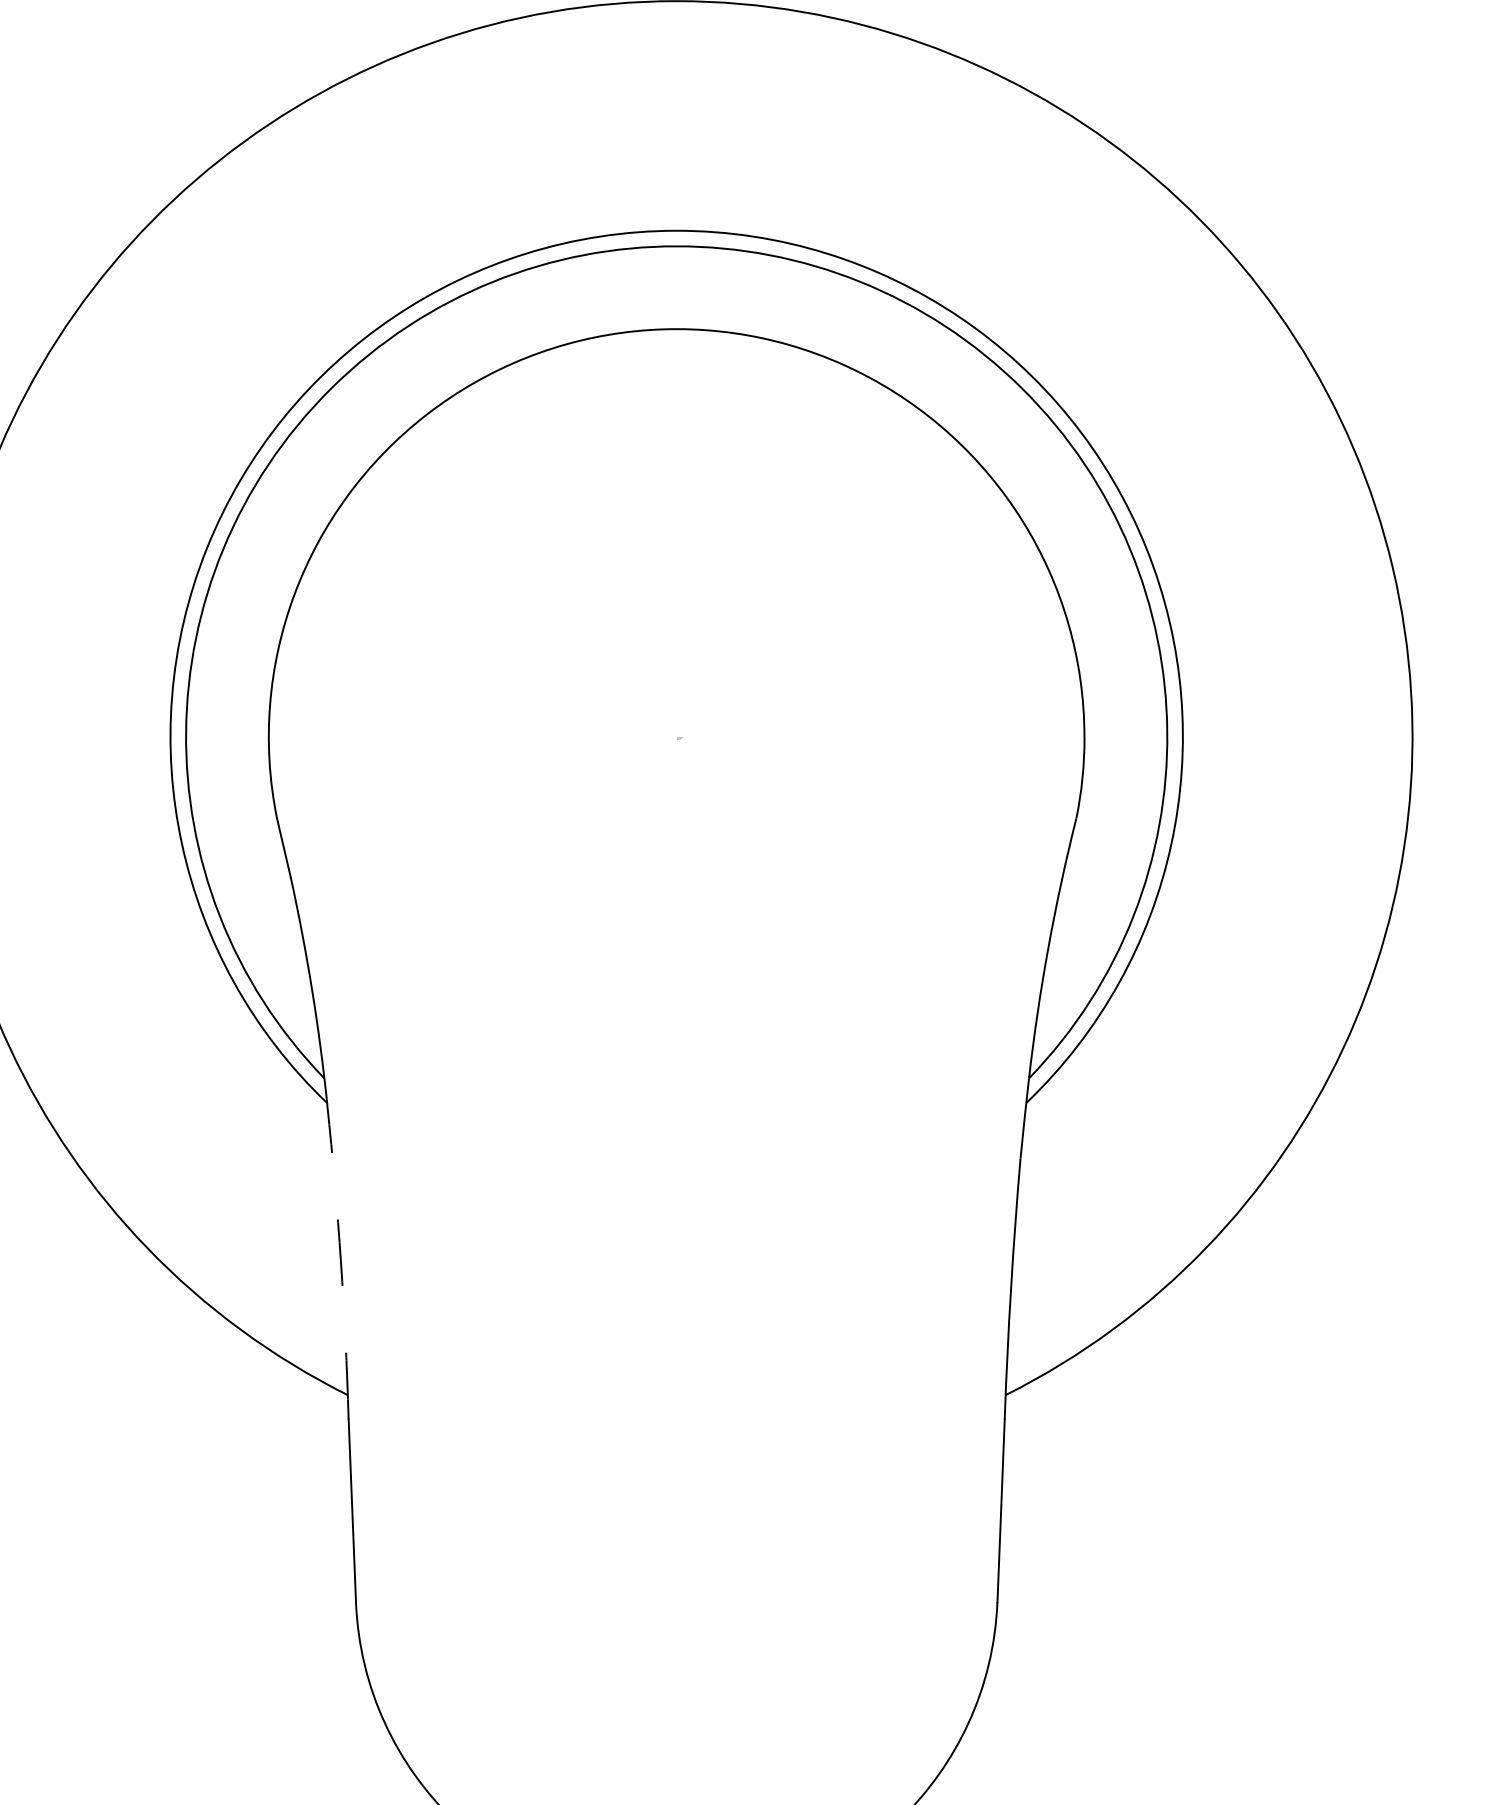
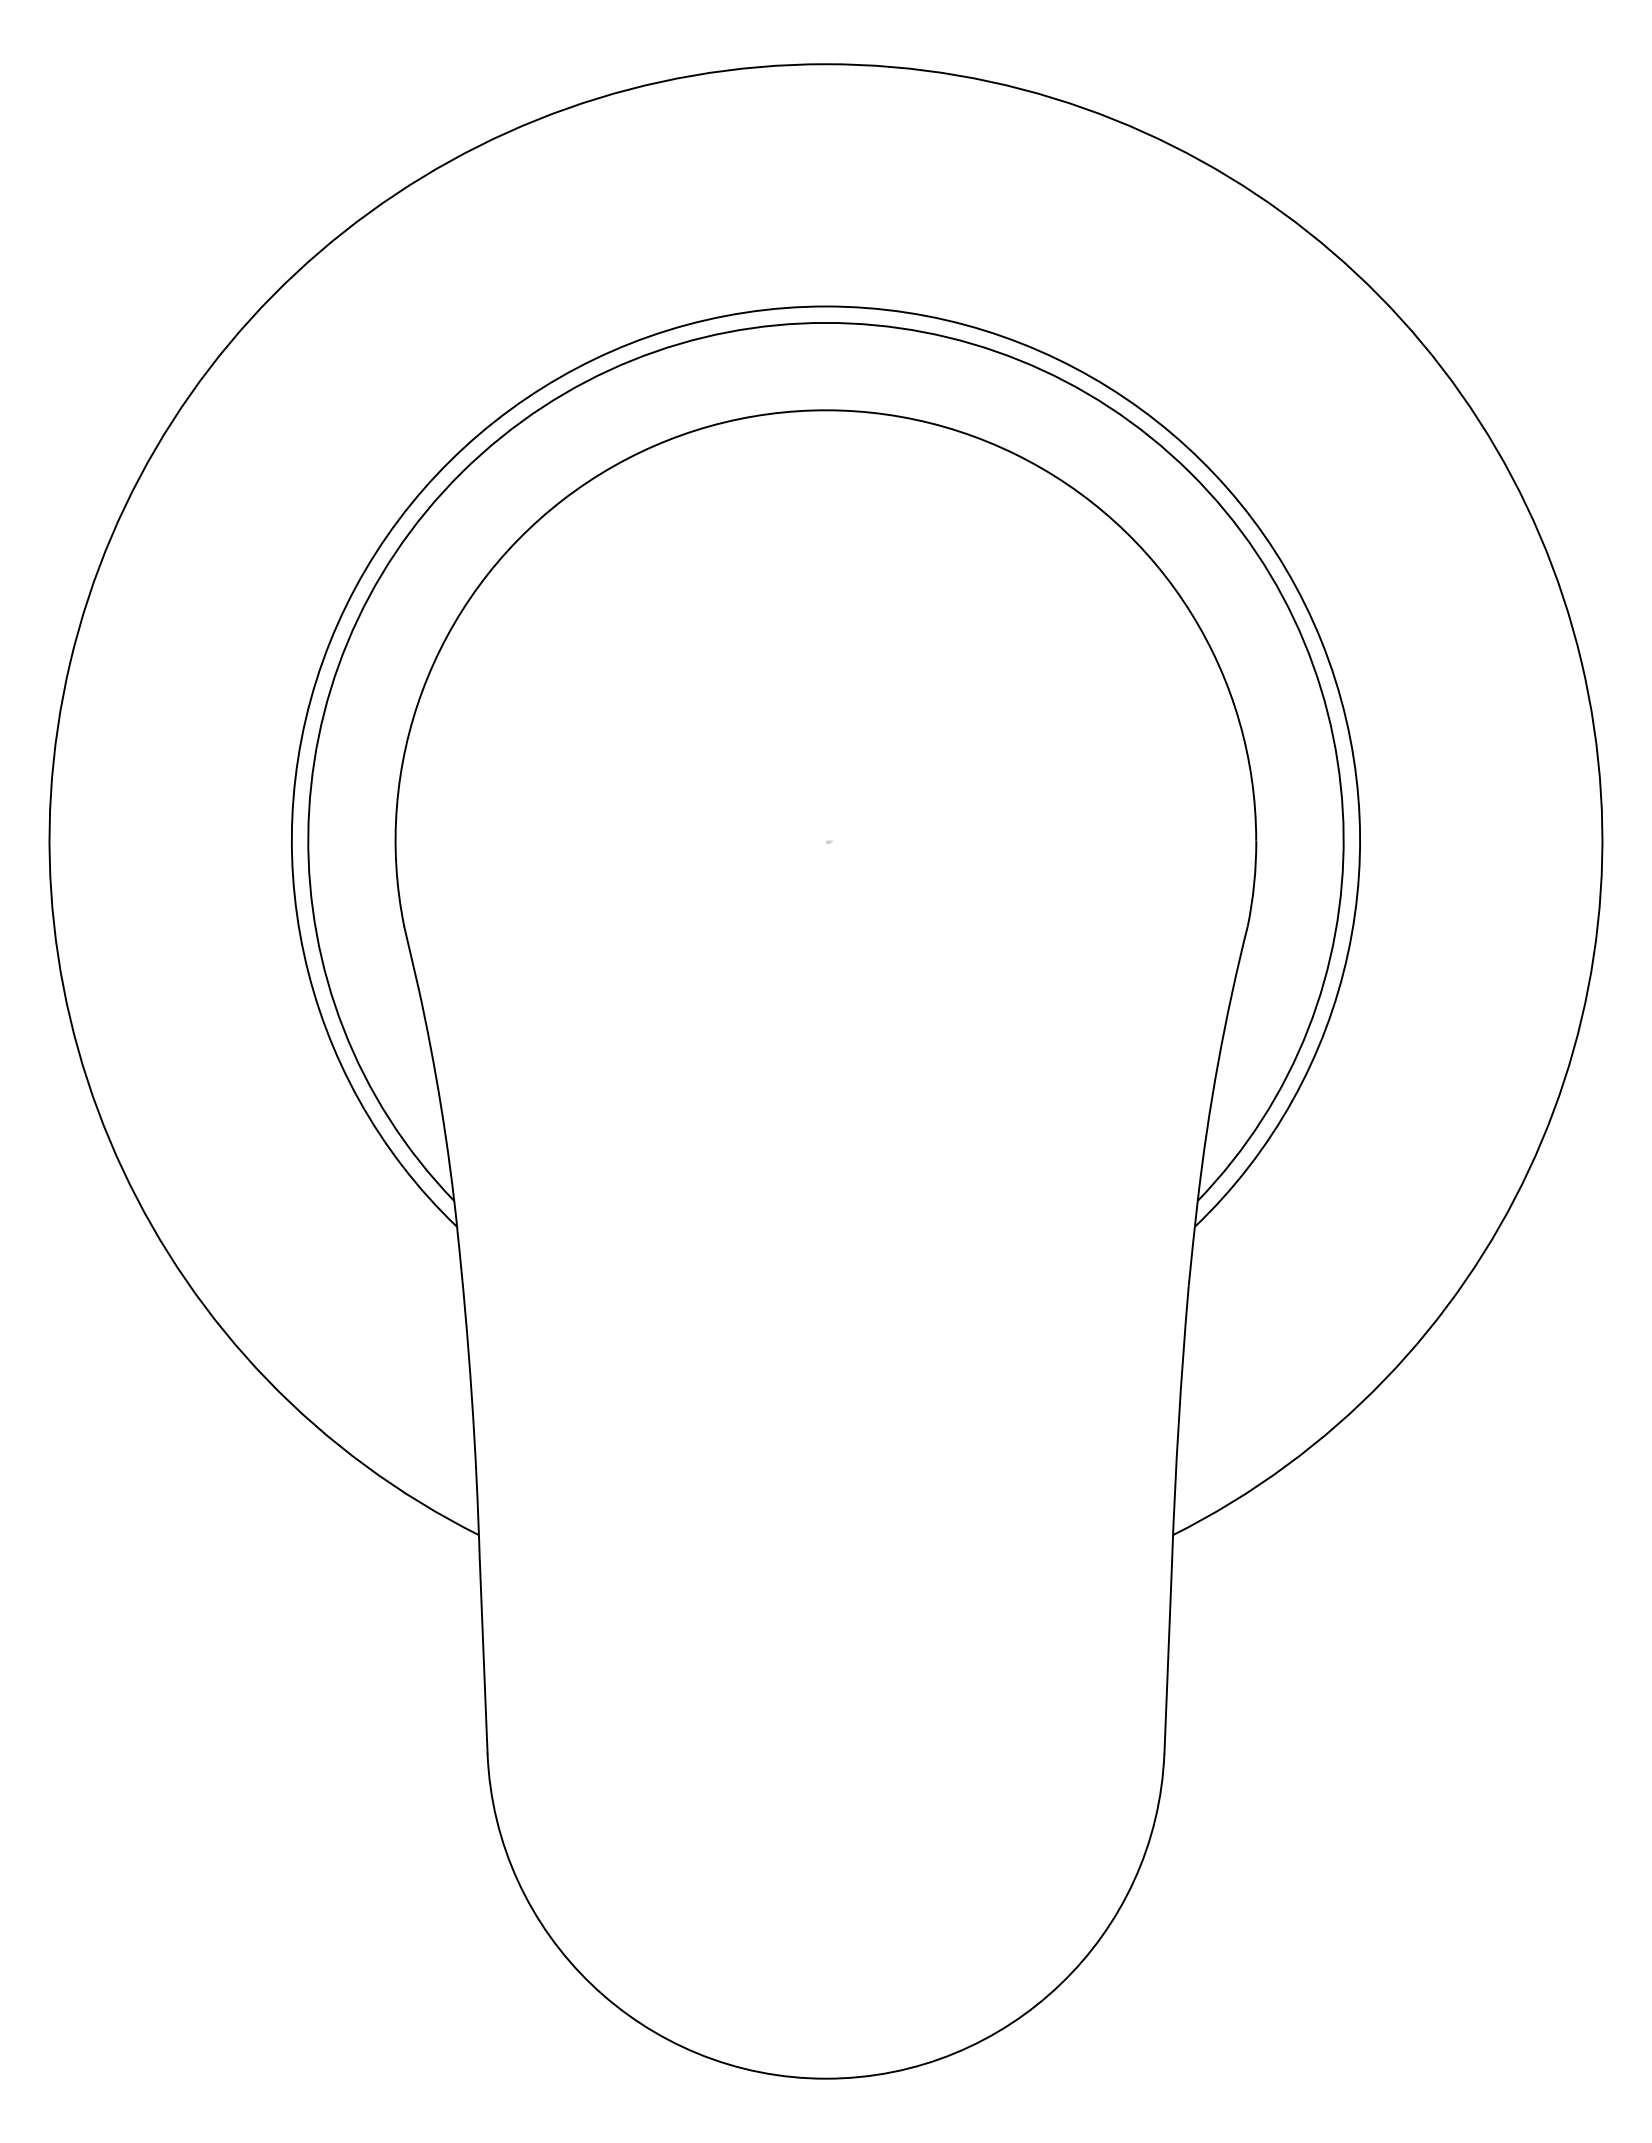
arc: (340, 1261) -> (471, 1394), dashed -> solid

